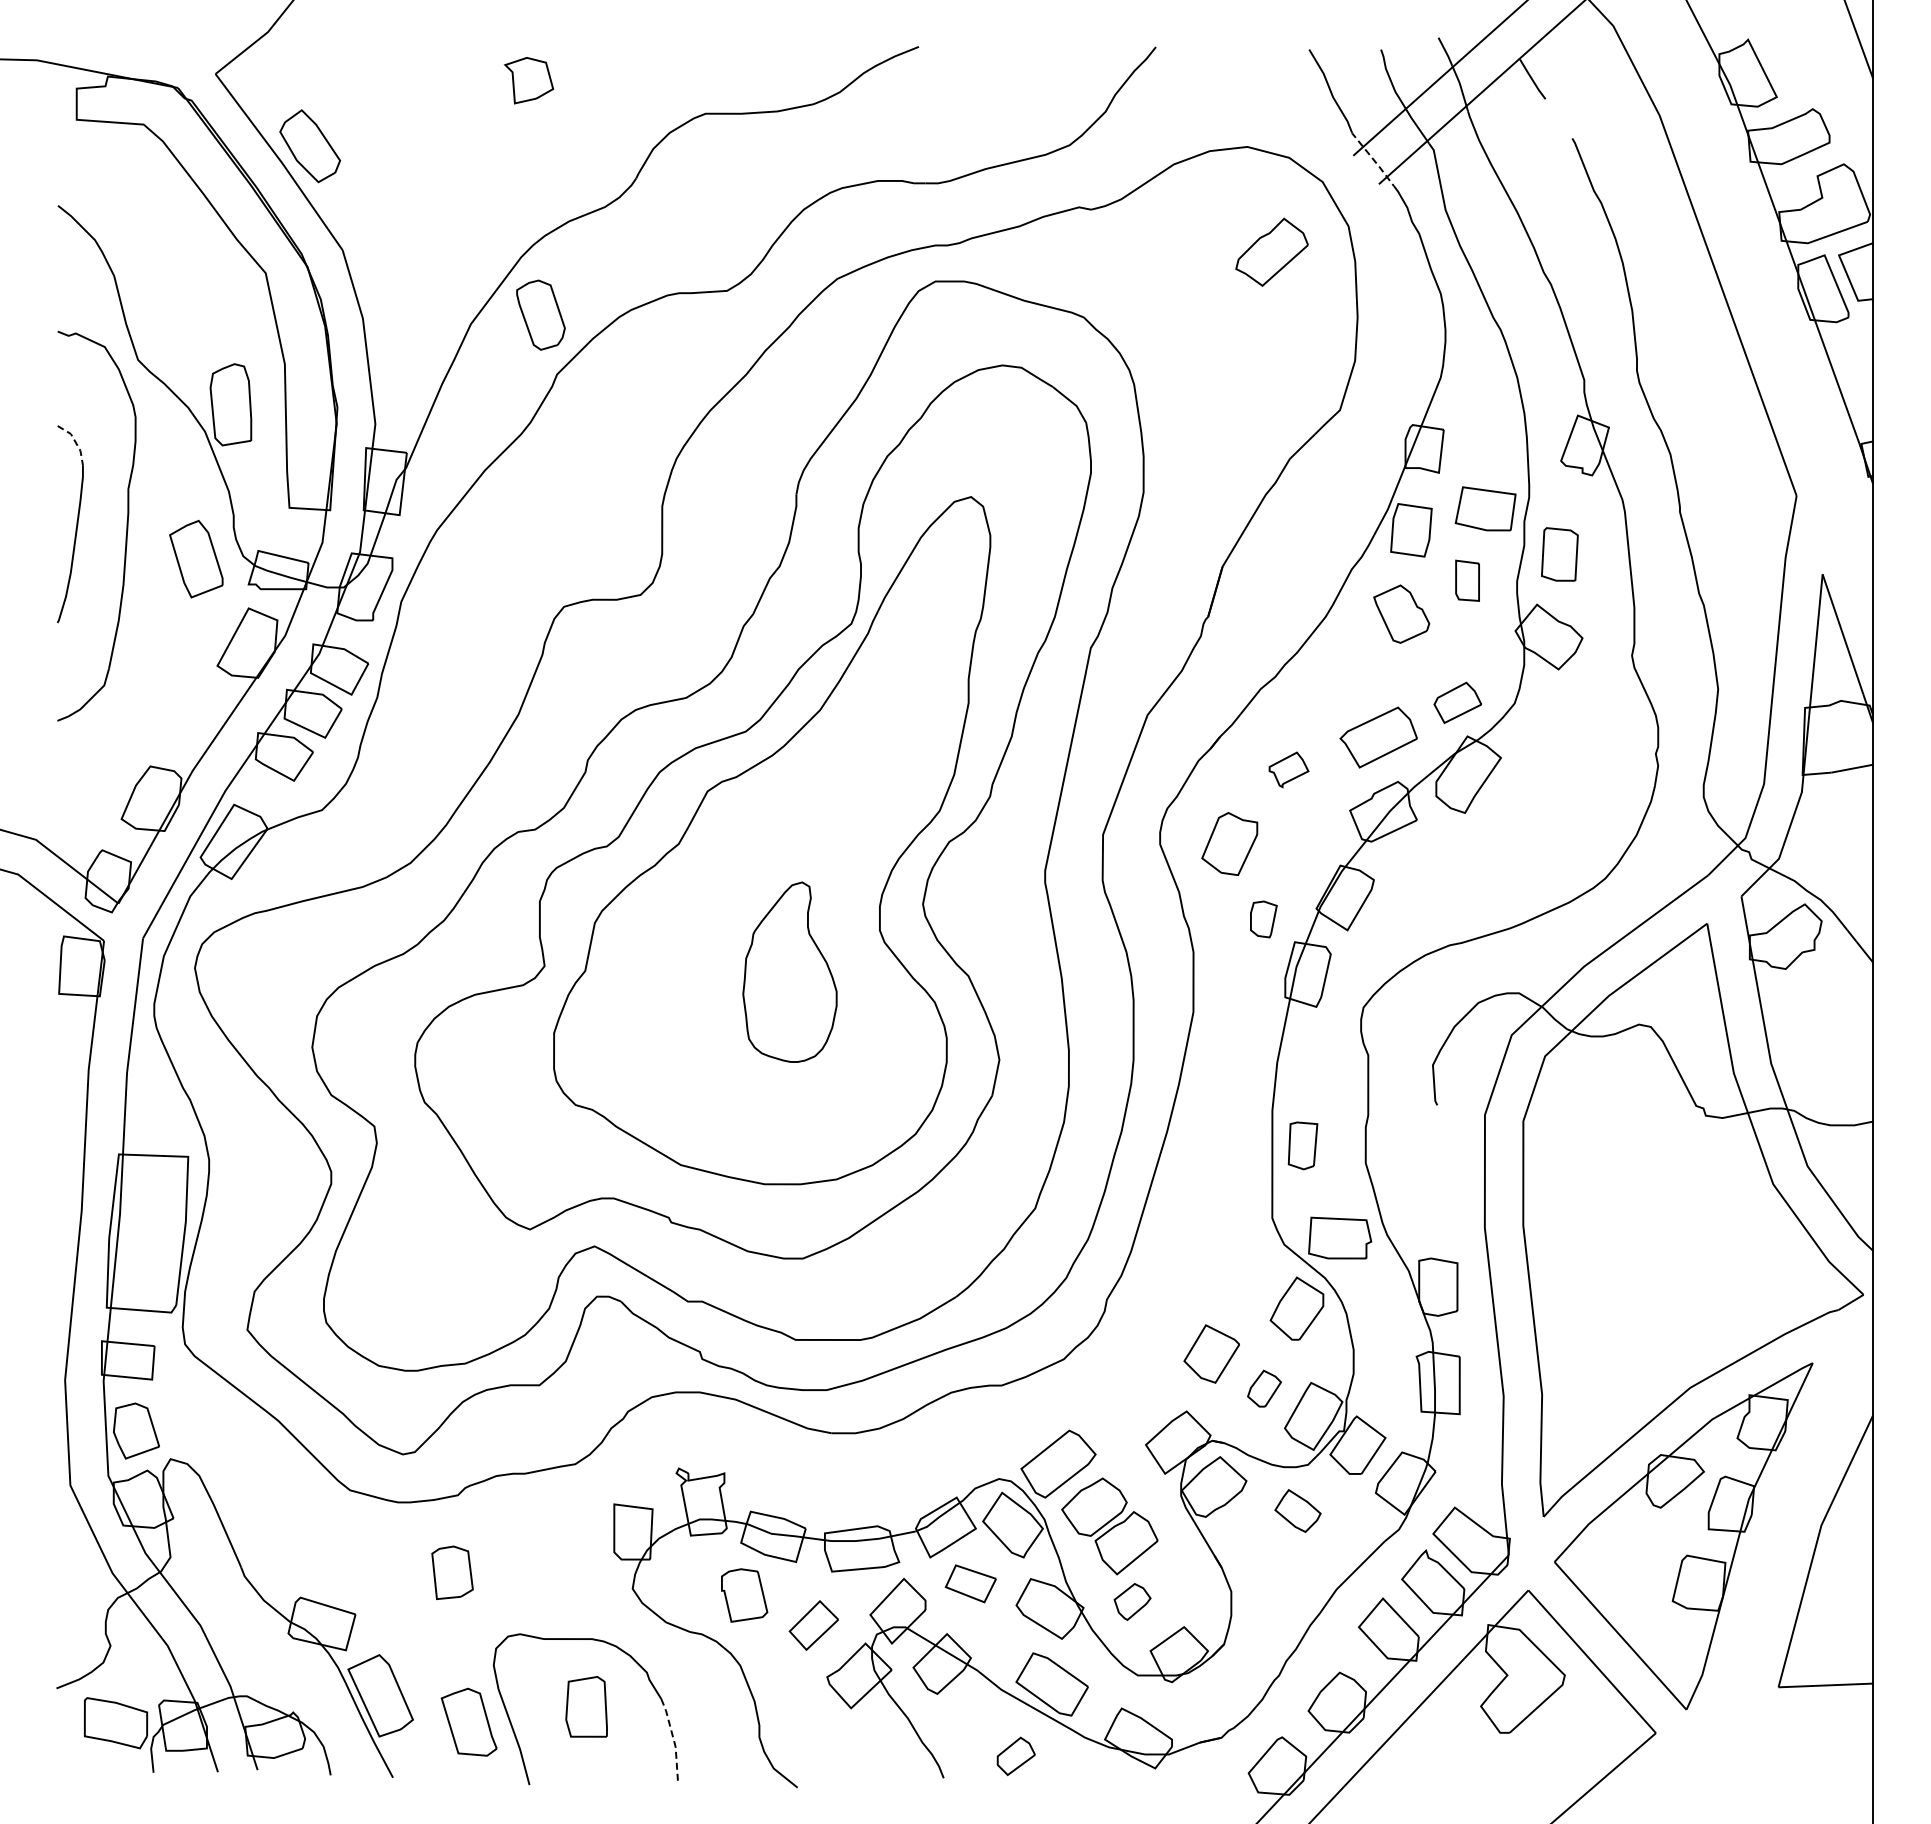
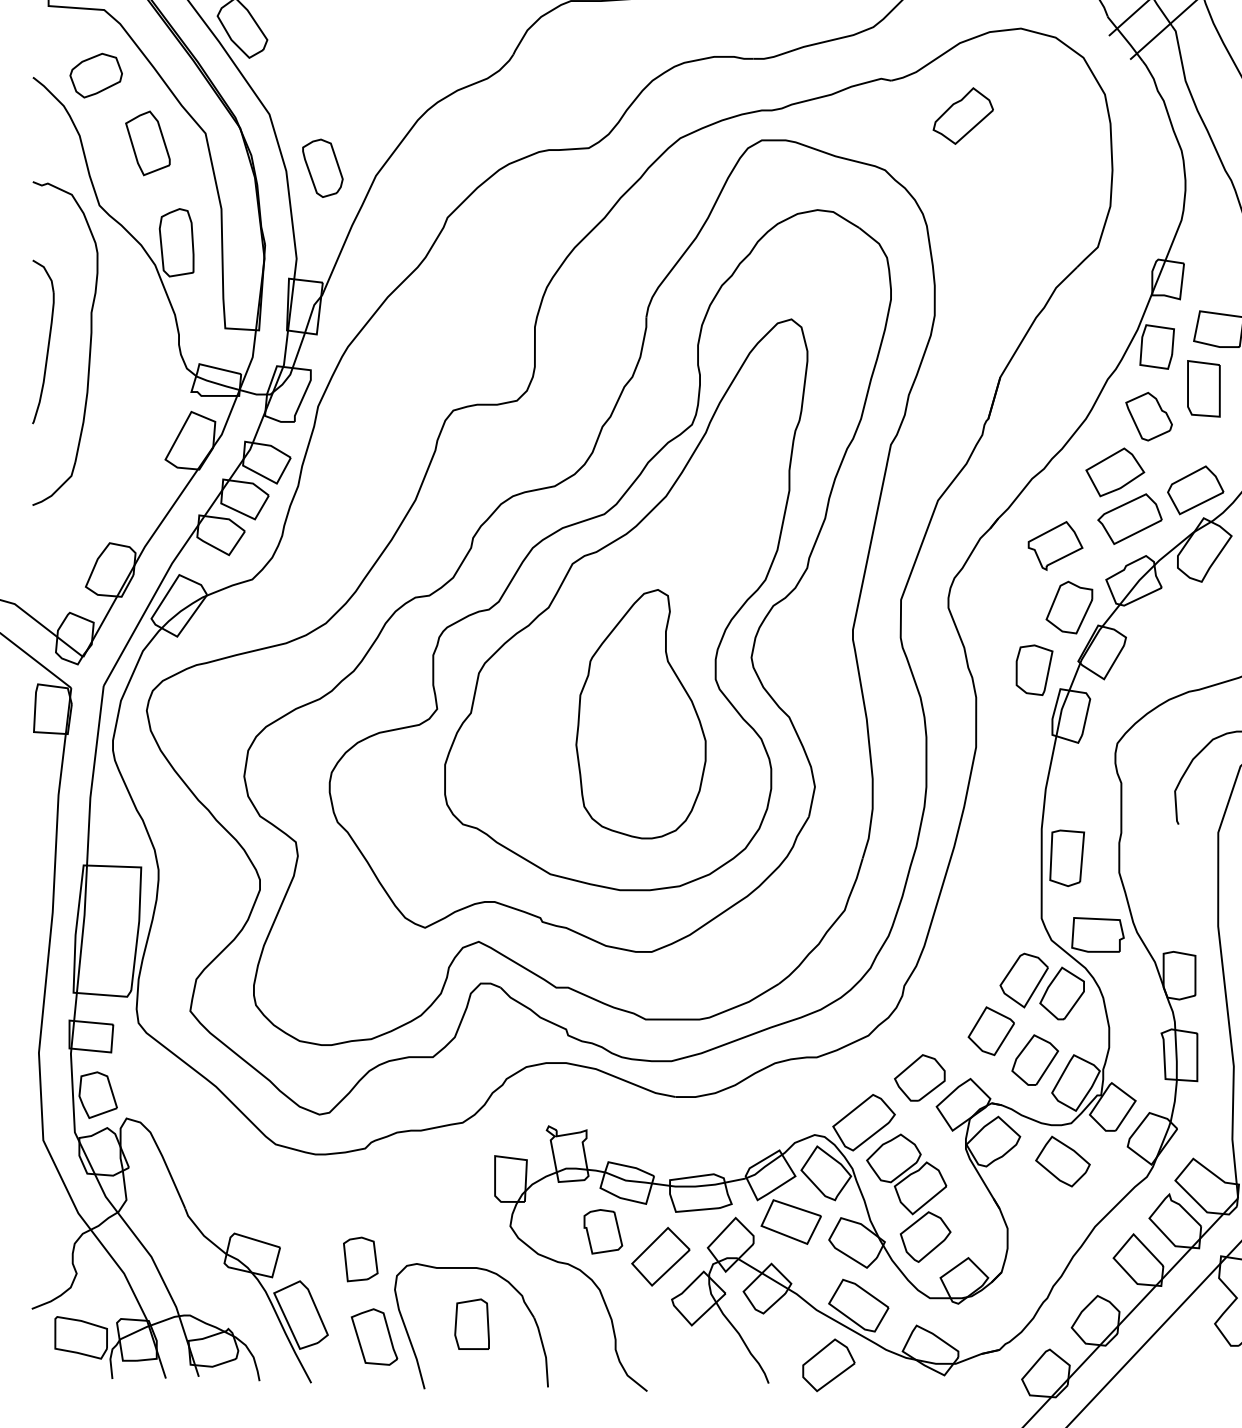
line: (1372, 158) -> (1124, 38), dashed -> solid
part: (134, 203) -> (96, 75), added
part: (1271, 251) -> (962, 115), moved
part: (540, 314) -> (322, 167), moved
line: (75, 442) -> (47, 274), dashed -> solid
part: (196, 559) -> (148, 143), moved
part: (1467, 580) -> (1203, 388), size x1.67
part: (1360, 680) -> (1114, 471), added
part: (1457, 702) -> (1195, 490), size x1.43
part: (1288, 769) -> (1055, 545), size x1.67
part: (1229, 844) -> (1069, 607), moved
part: (1263, 919) -> (1034, 670), size x1.67
part: (789, 971) -> (640, 713), size x1.67
part: (1302, 1145) -> (1066, 858), size x1.43
part: (1250, 1292) -> (1023, 980), added
part: (1264, 1388) -> (1035, 1059), size x1.67
part: (1125, 1409) -> (919, 1077), added
part: (1297, 1510) -> (1062, 1161), size x1.43
part: (452, 1572) -> (360, 1259), moved
part: (970, 1583) -> (790, 1221), size x1.43
part: (1132, 1601) -> (925, 1236), size x1.67
part: (813, 1625) -> (660, 1256), size x1.43
line: (673, 1740) -> (544, 1352), dashed -> solid
part: (1016, 1756) -> (829, 1365), size x1.67

